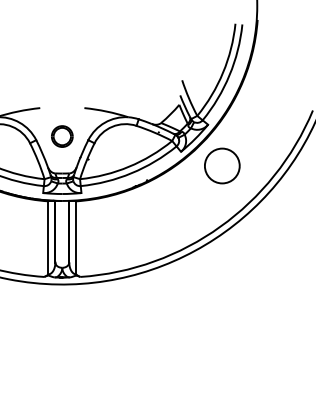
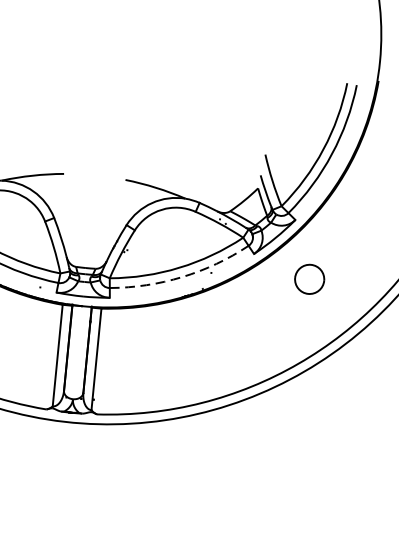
part: (62, 136) -> (91, 216), removed
part: (222, 165) -> (309, 278), size x0.6
arc: (131, 173) -> (182, 277), solid -> dashed

